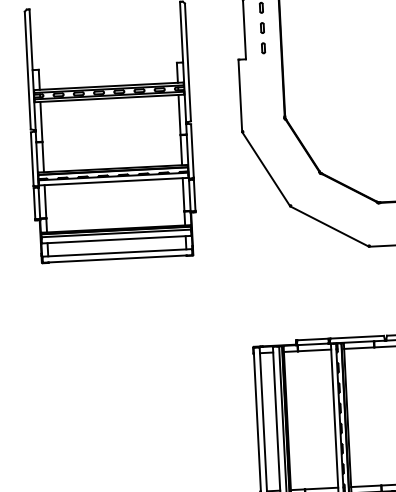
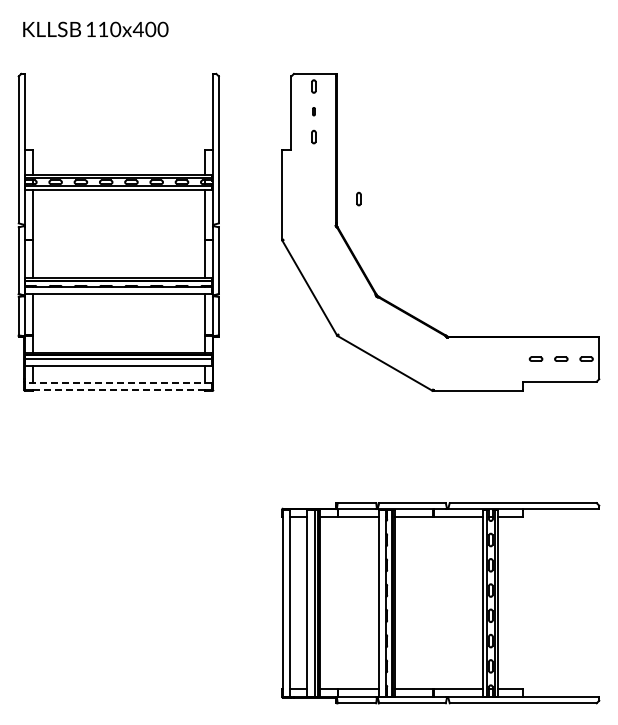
part: (262, 27) -> (313, 111), size x0.6
part: (301, 95) -> (358, 198), added
line: (117, 252) -> (118, 382), solid -> dashed
line: (117, 259) -> (118, 390), solid -> dashed

